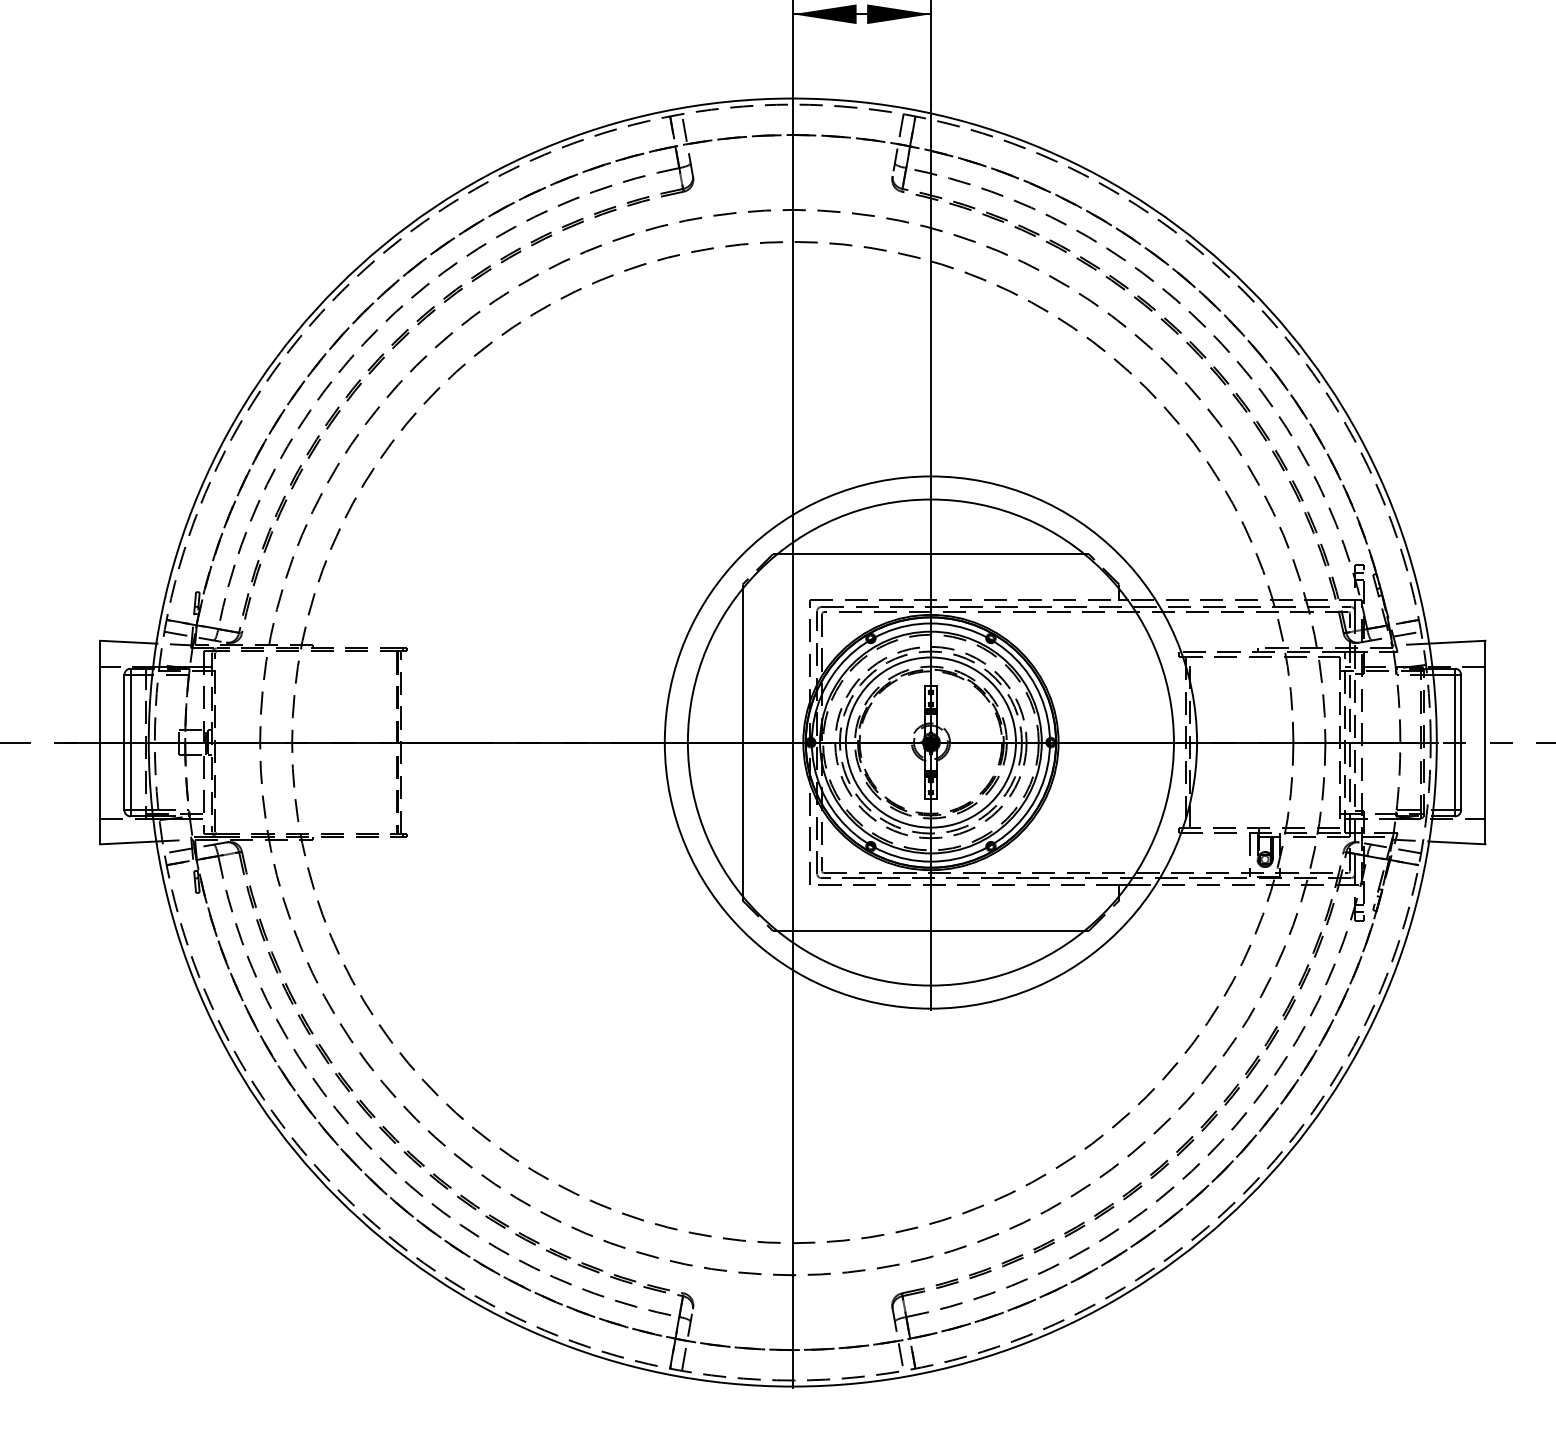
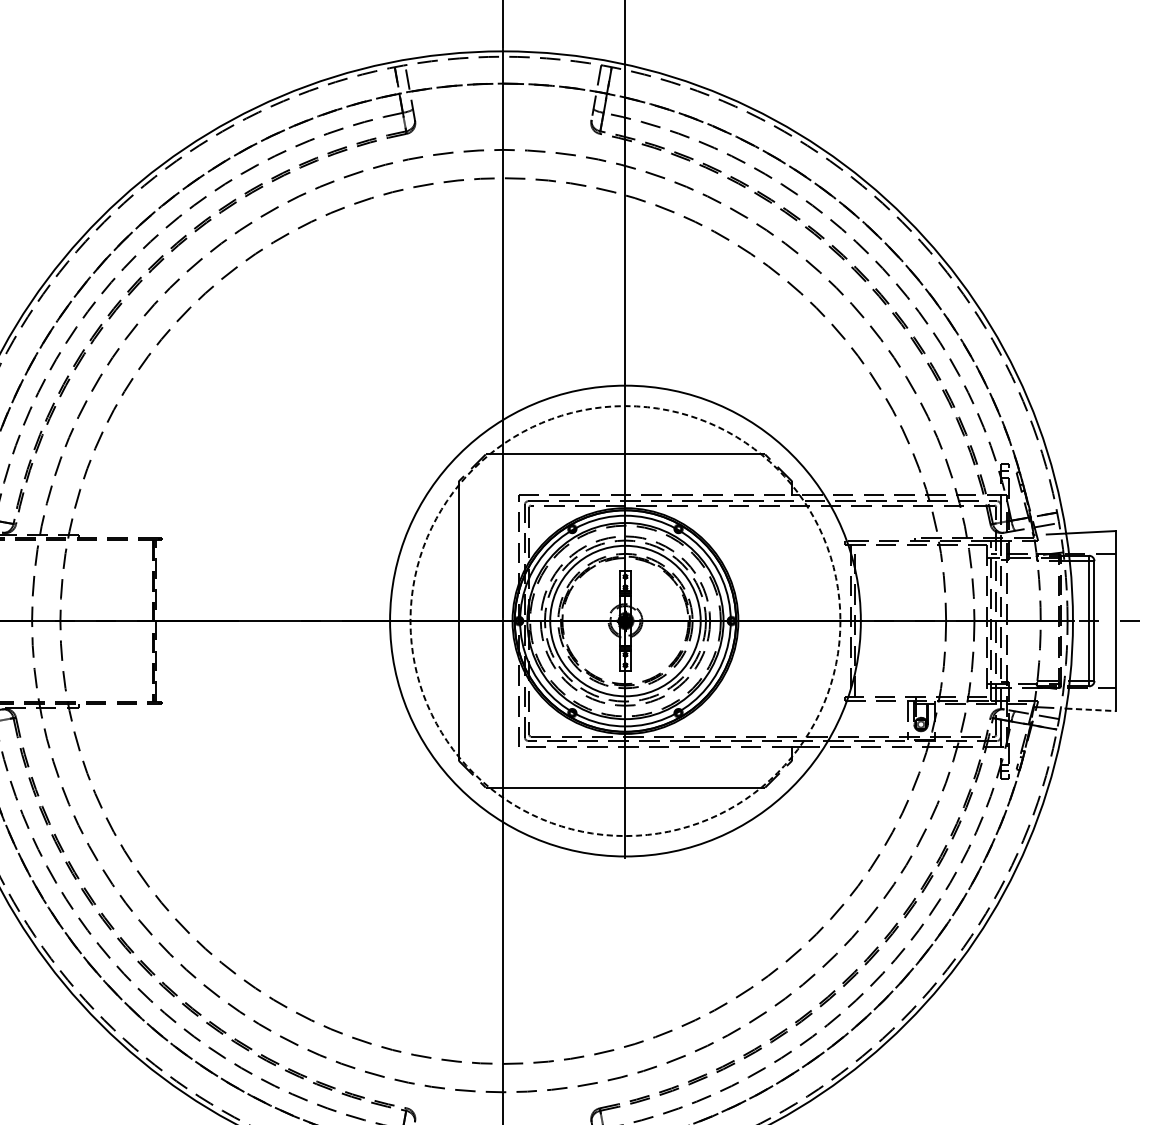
circle: (930, 742) -> (625, 621), solid -> dashed
line: (1457, 842) -> (1091, 709), solid -> dashed

